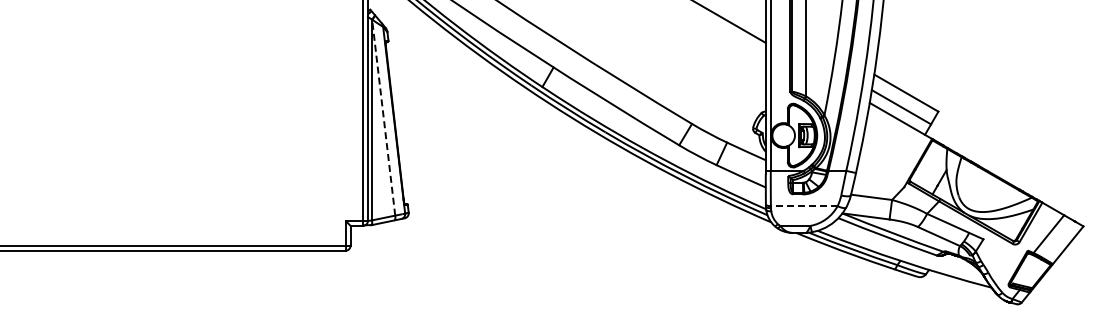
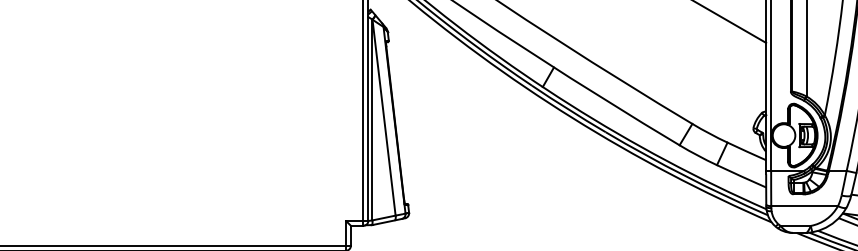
line: (383, 117) -> (383, 117), dashed -> solid
line: (803, 206) -> (803, 206), dashed -> solid

